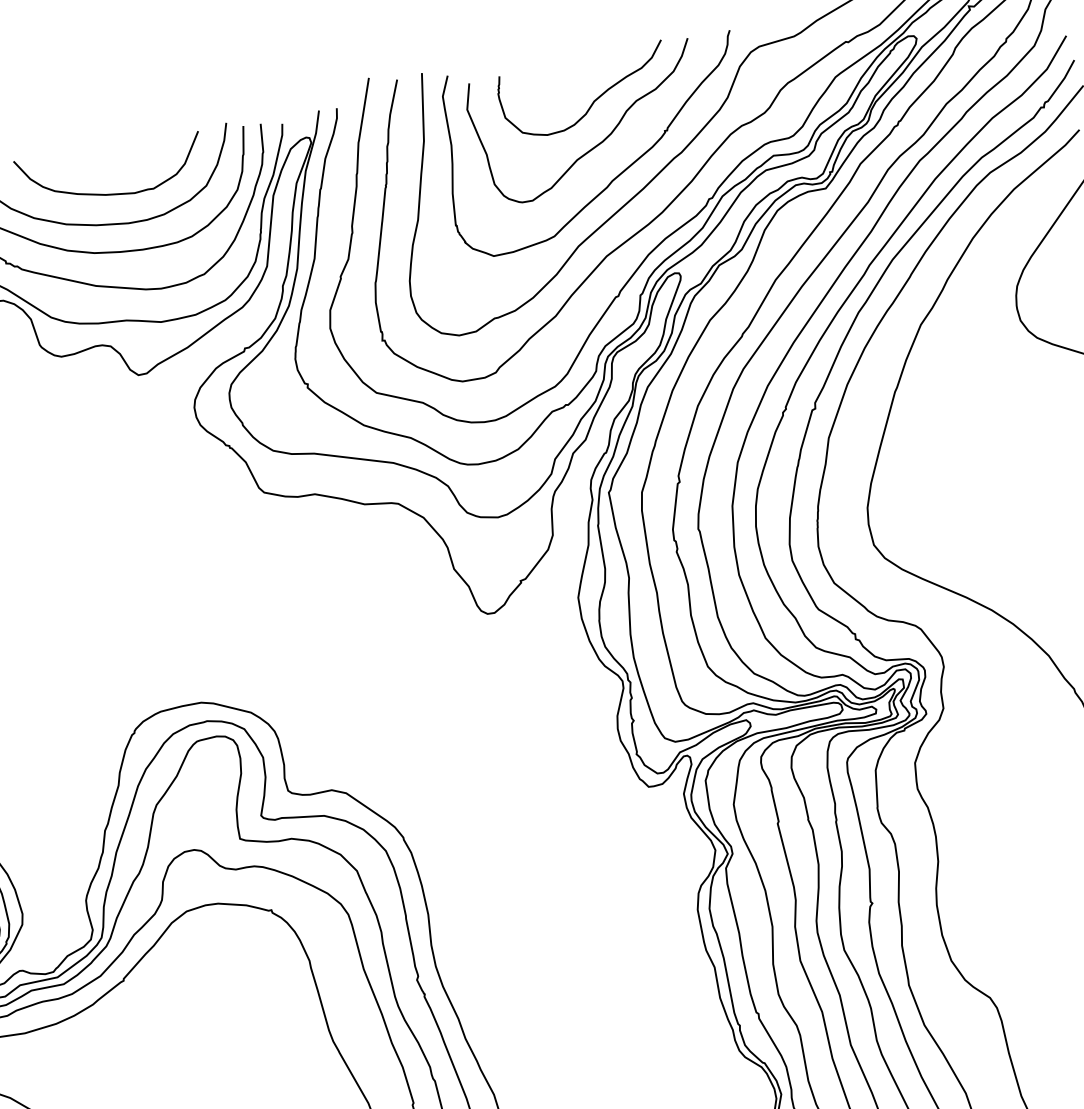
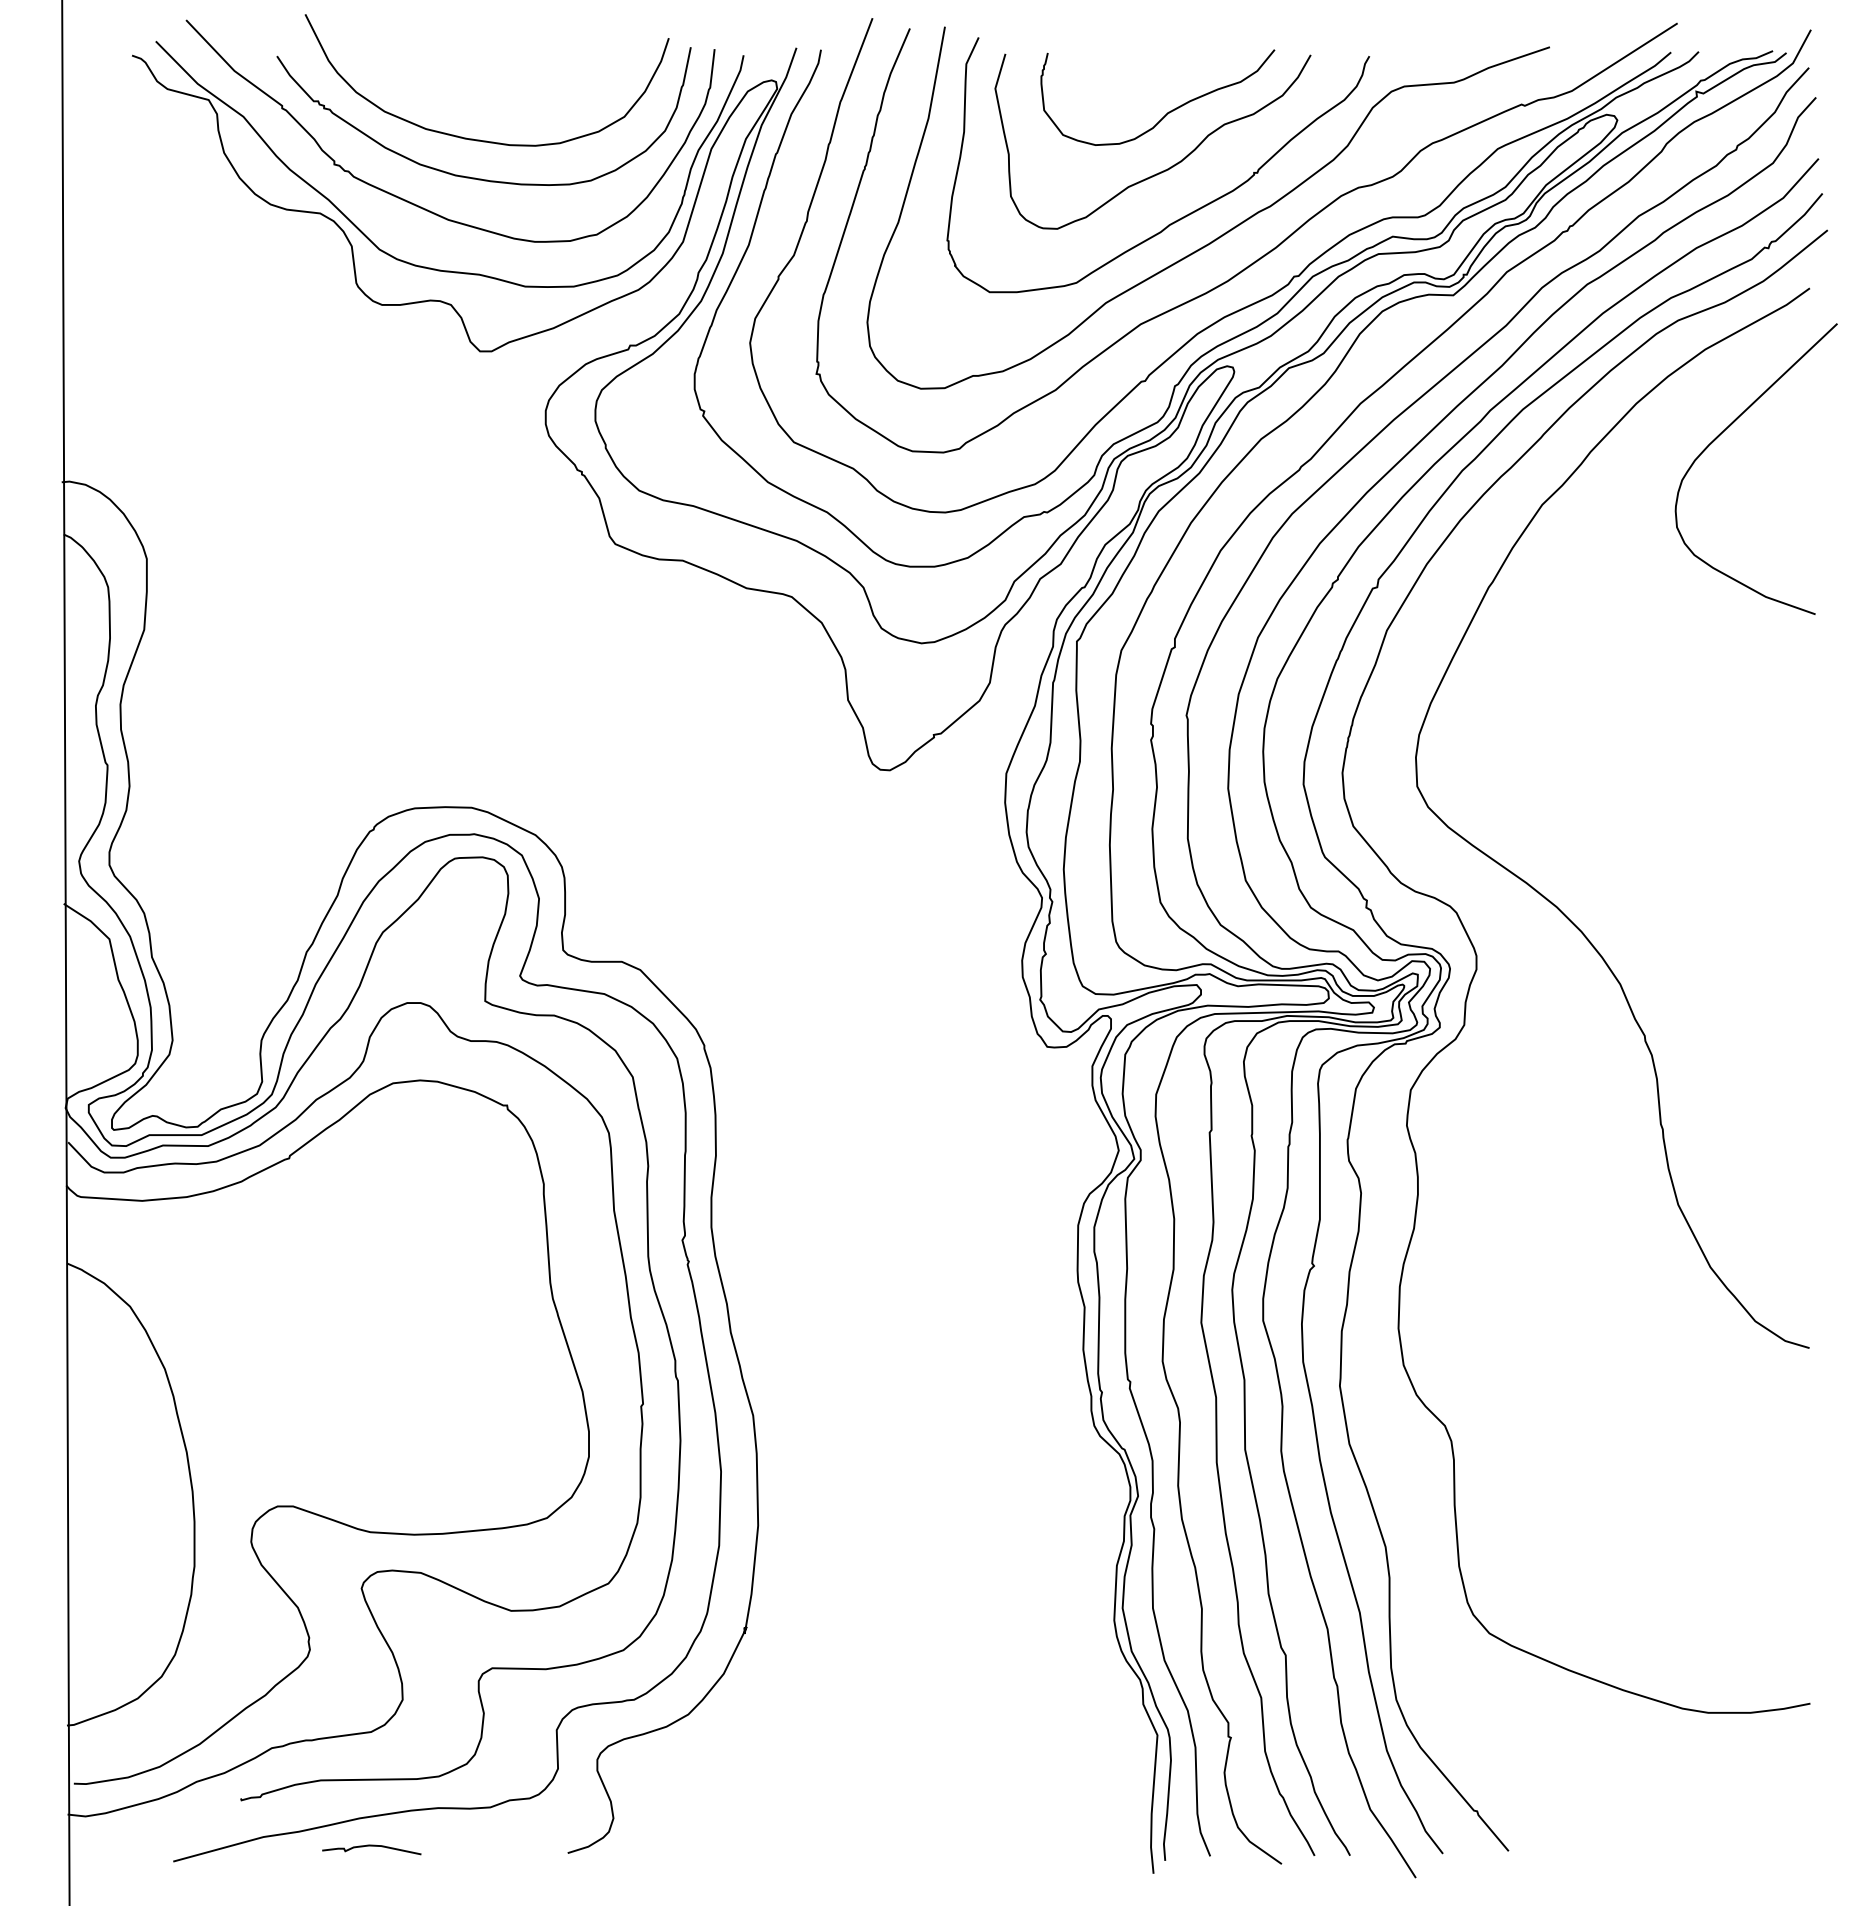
curve: (111, 193) -> (494, 100), removed

